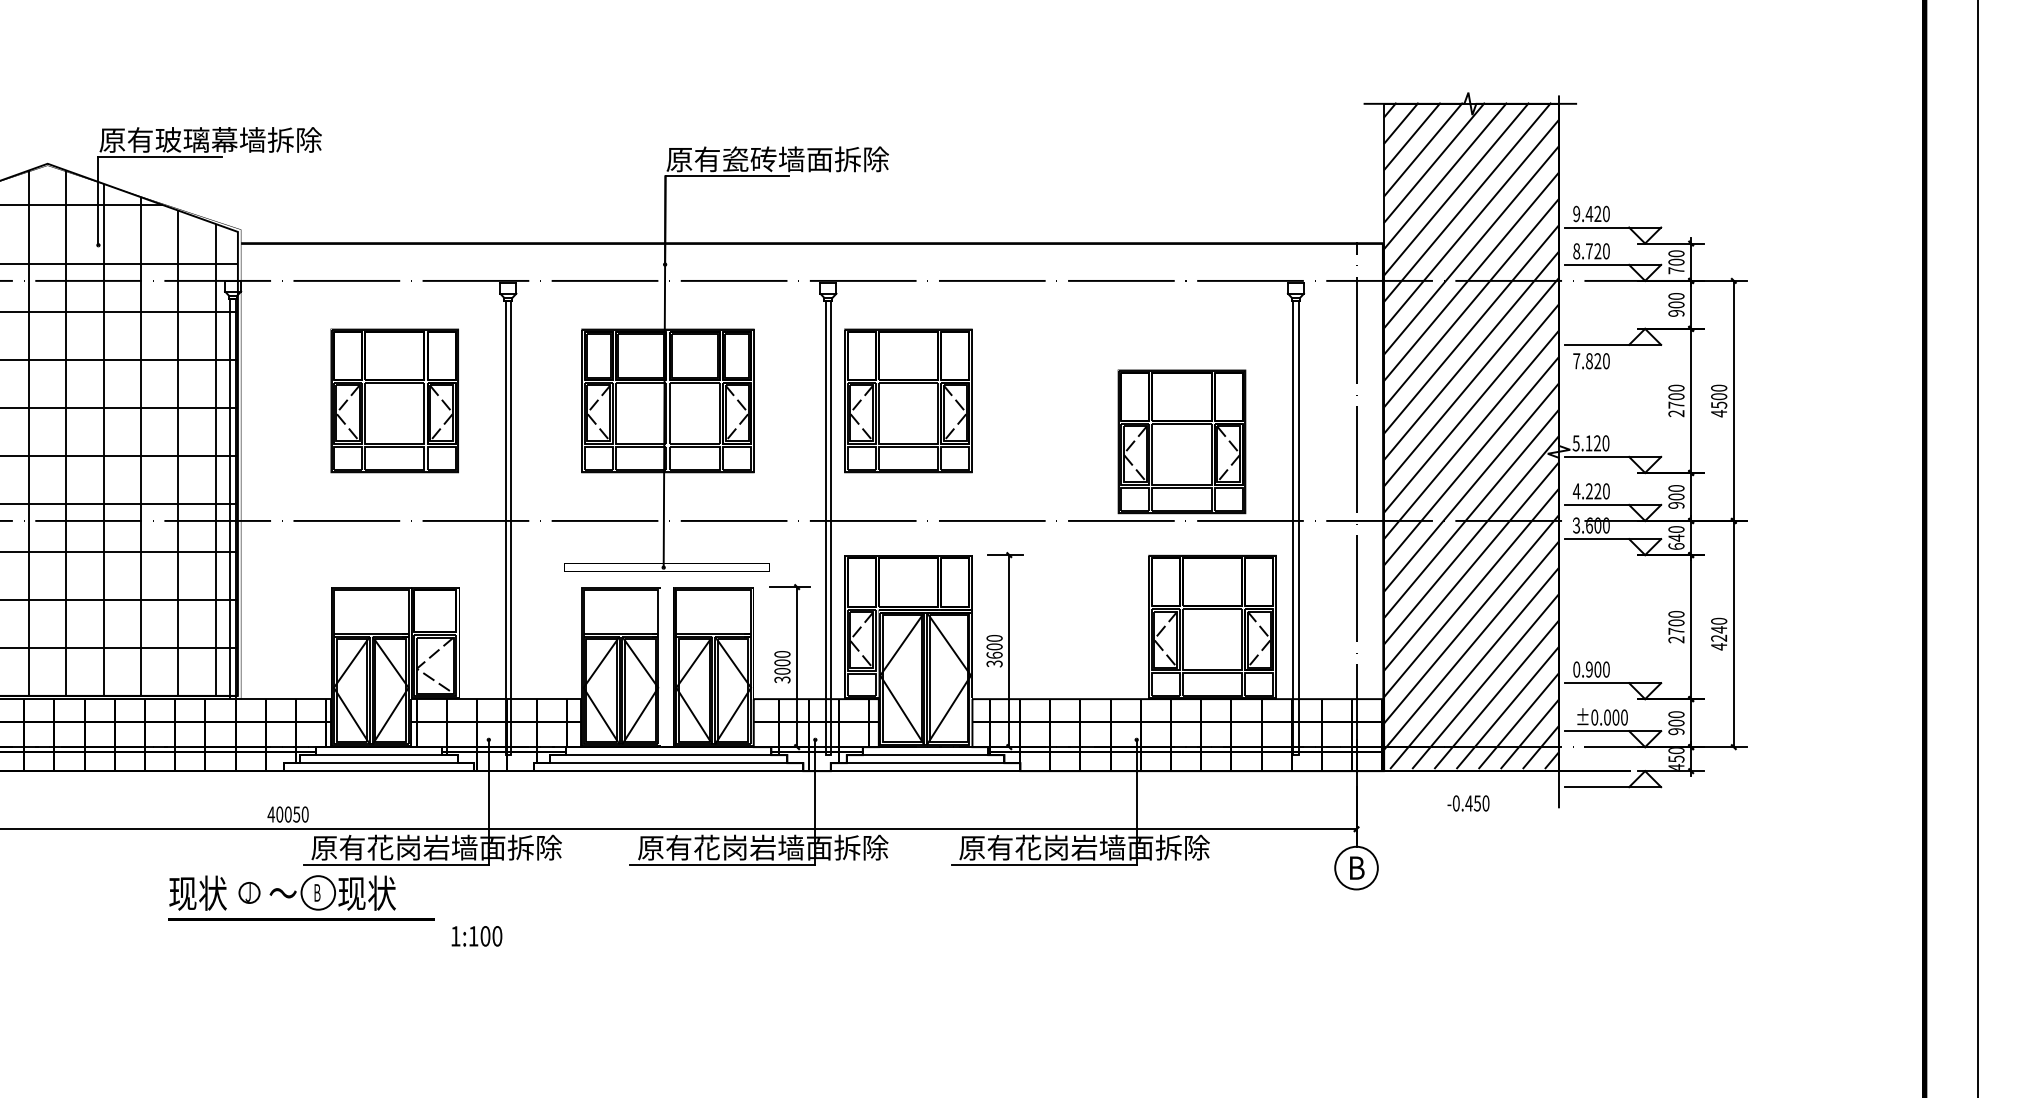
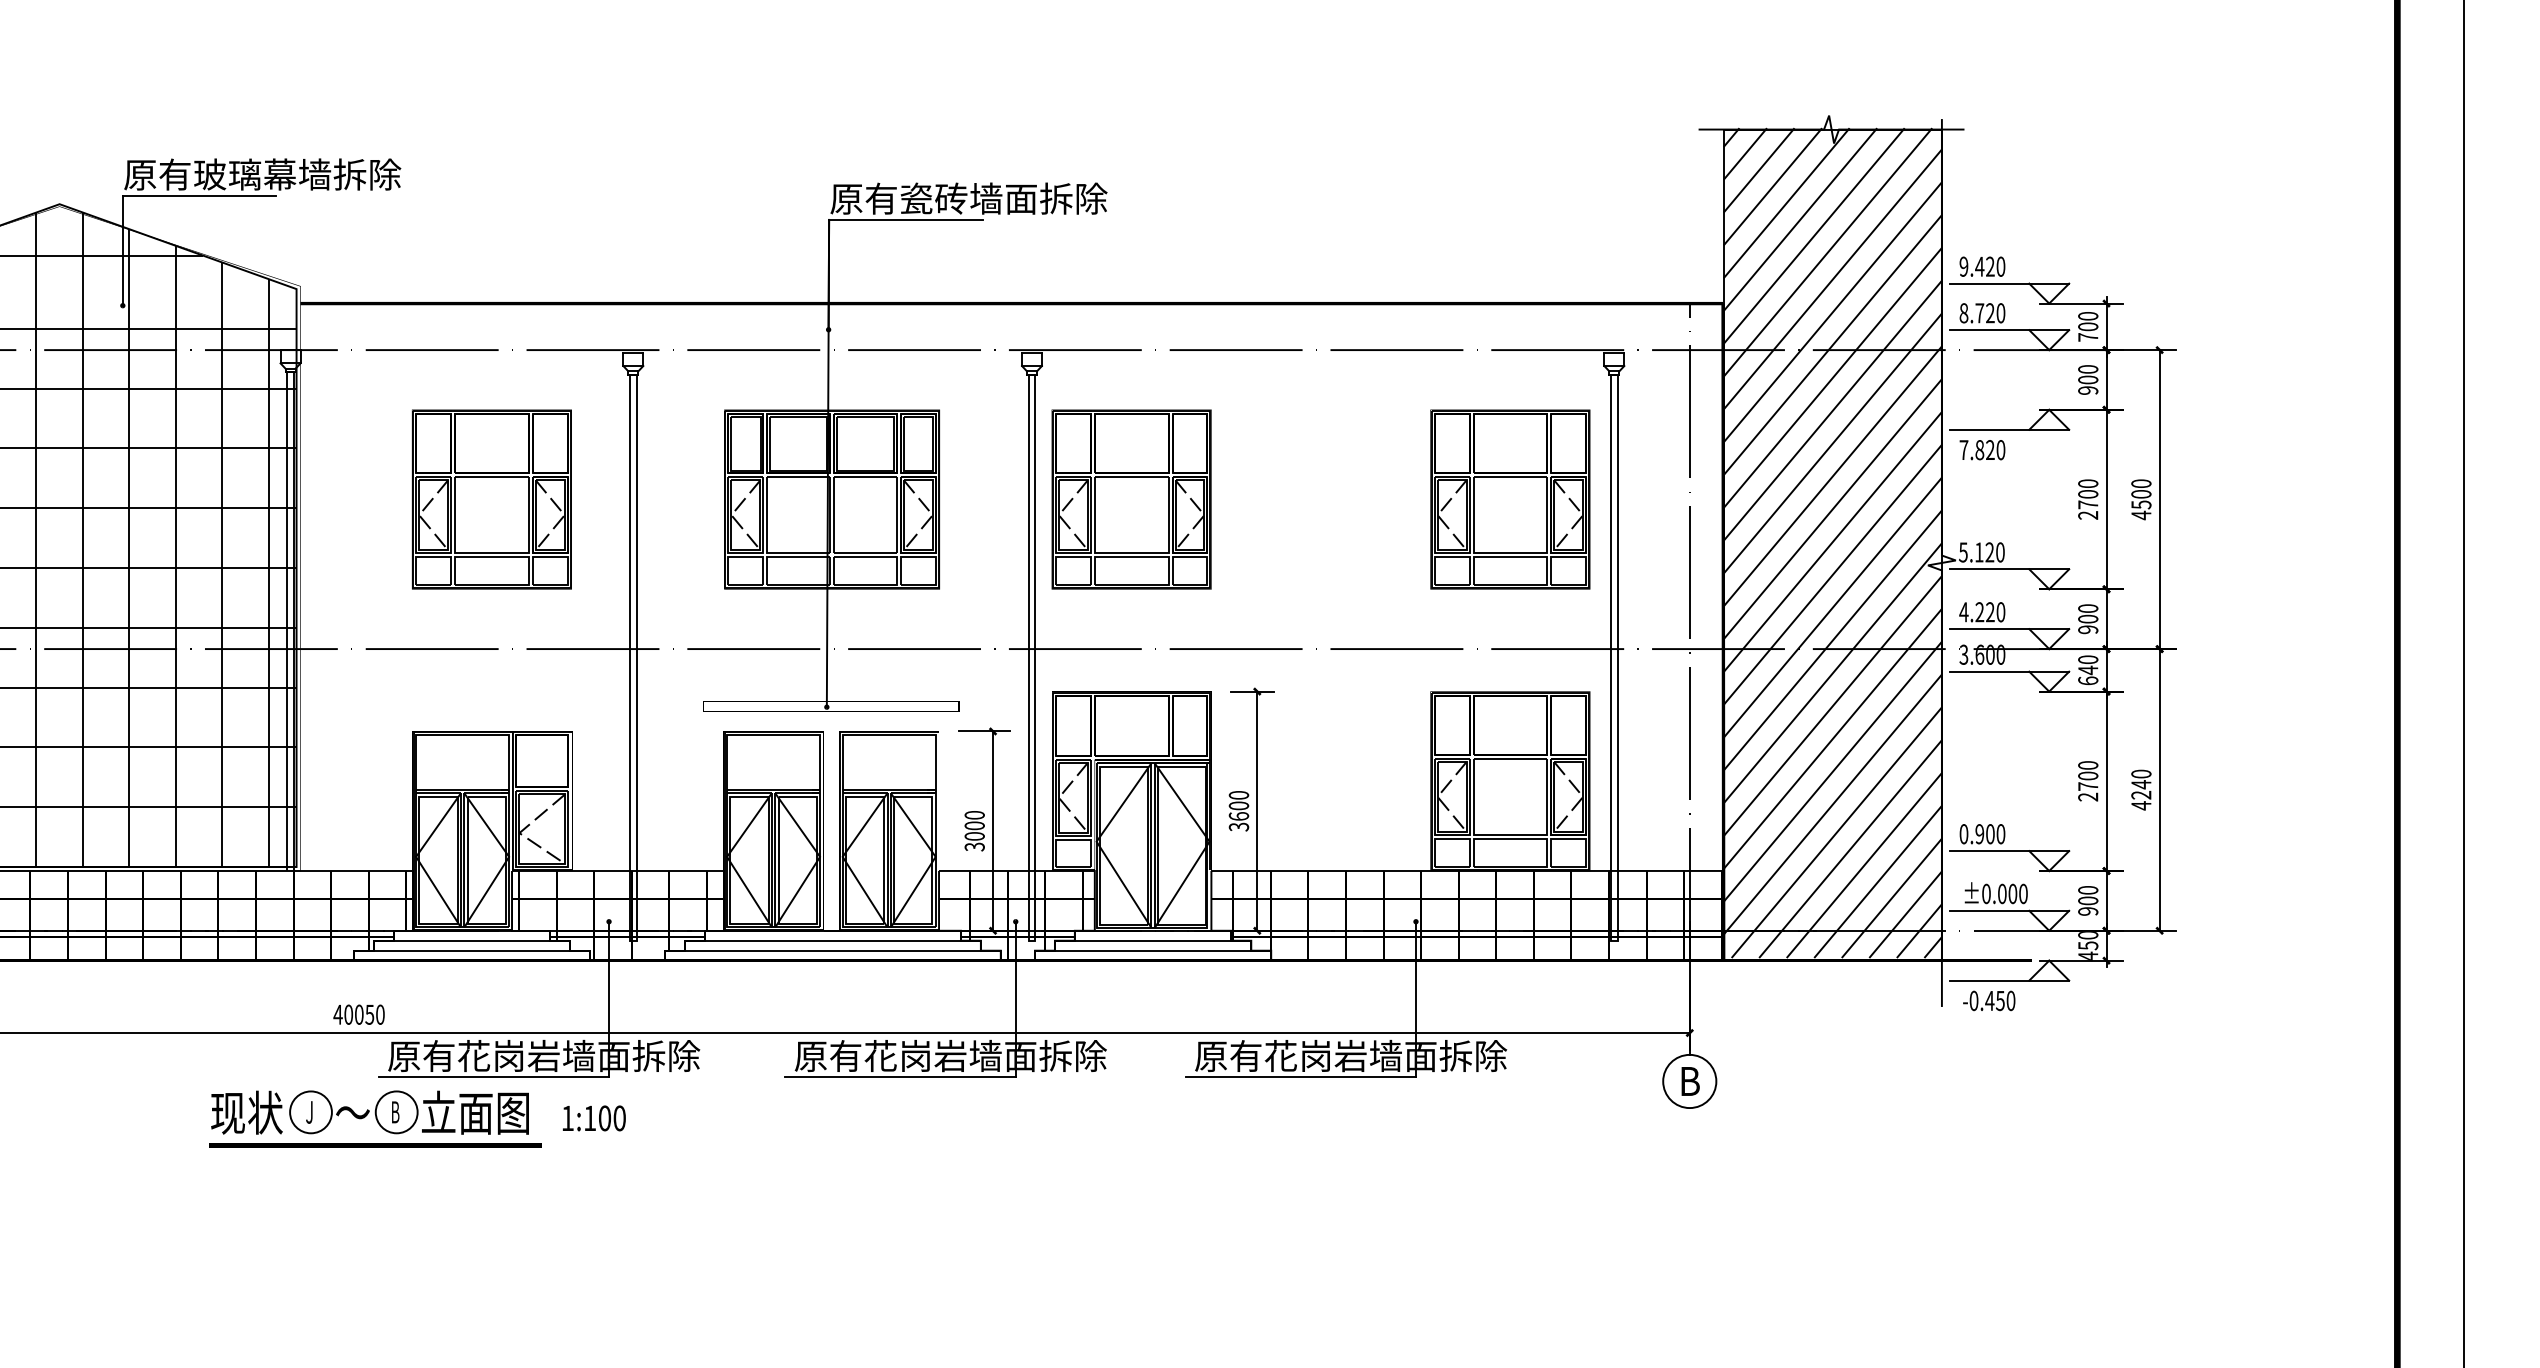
part: (1182, 441) -> (1510, 499), moved
text: (1468, 803) -> (1989, 1000), moved
circle: (249, 893) -> (310, 1112), size x1.67
text: (380, 893) -> (474, 1112), 现状 -> 立面图
text: (477, 936) -> (594, 1118), moved

